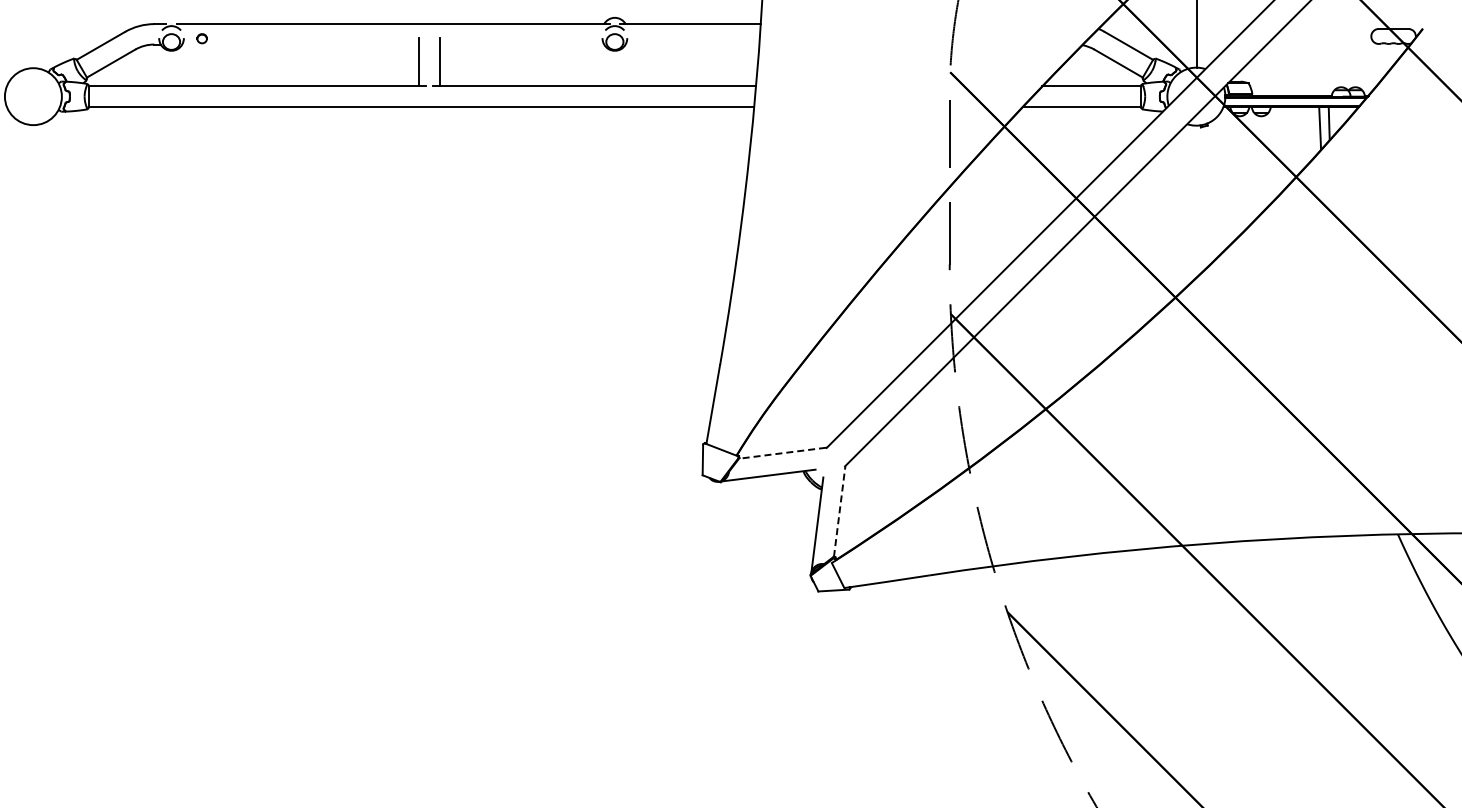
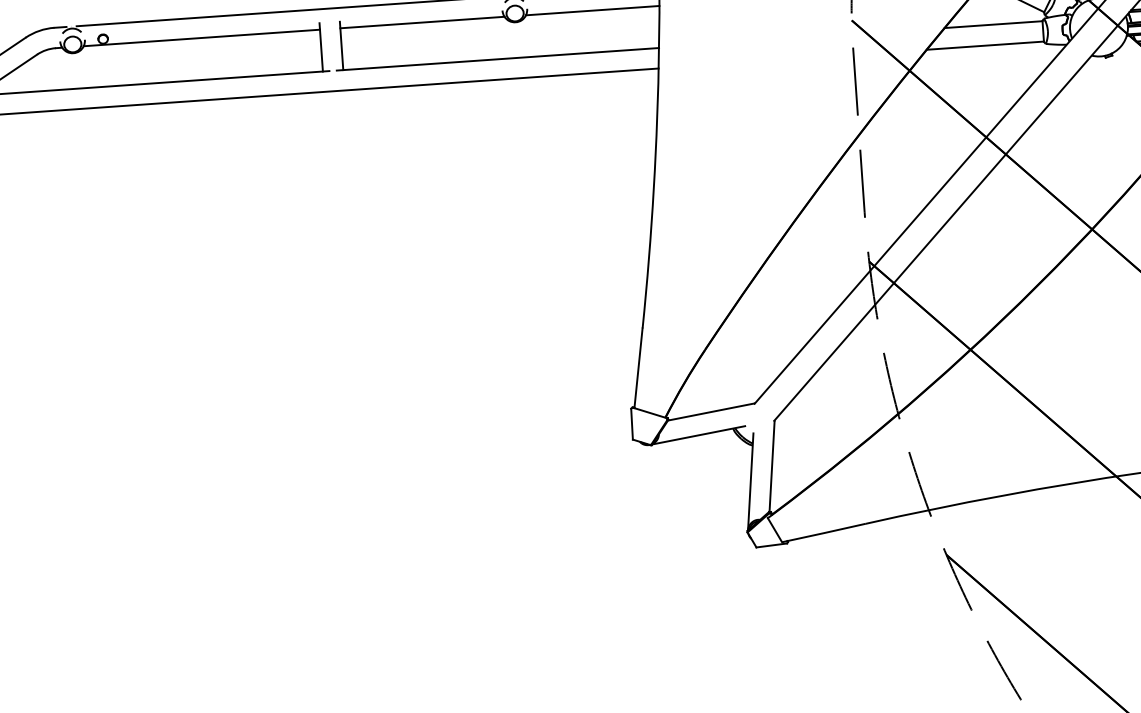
line: (300, 44) -> (201, 37), added
line: (521, 44) -> (422, 22), added
line: (692, 44) -> (592, 10), added
line: (782, 453) -> (711, 412), dashed -> solid
line: (839, 511) -> (771, 466), dashed -> solid

